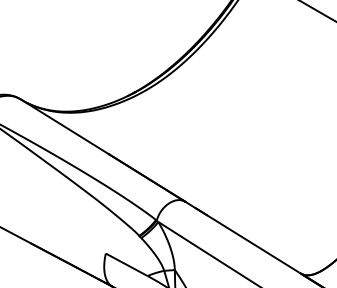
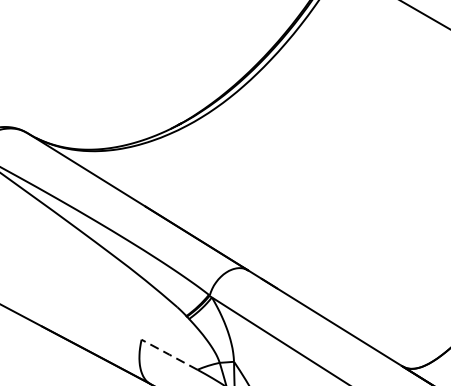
line: (126, 264) -> (169, 354), solid -> dashed

